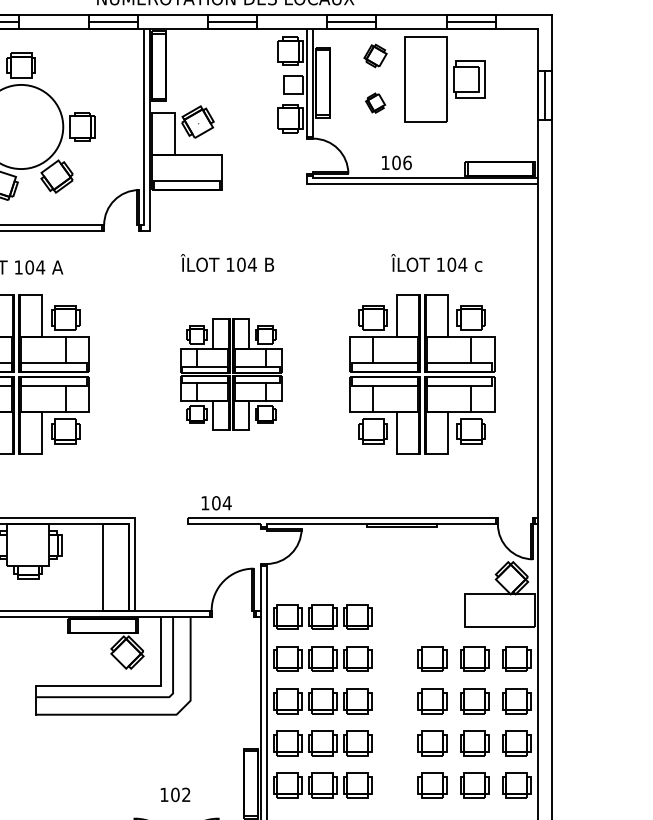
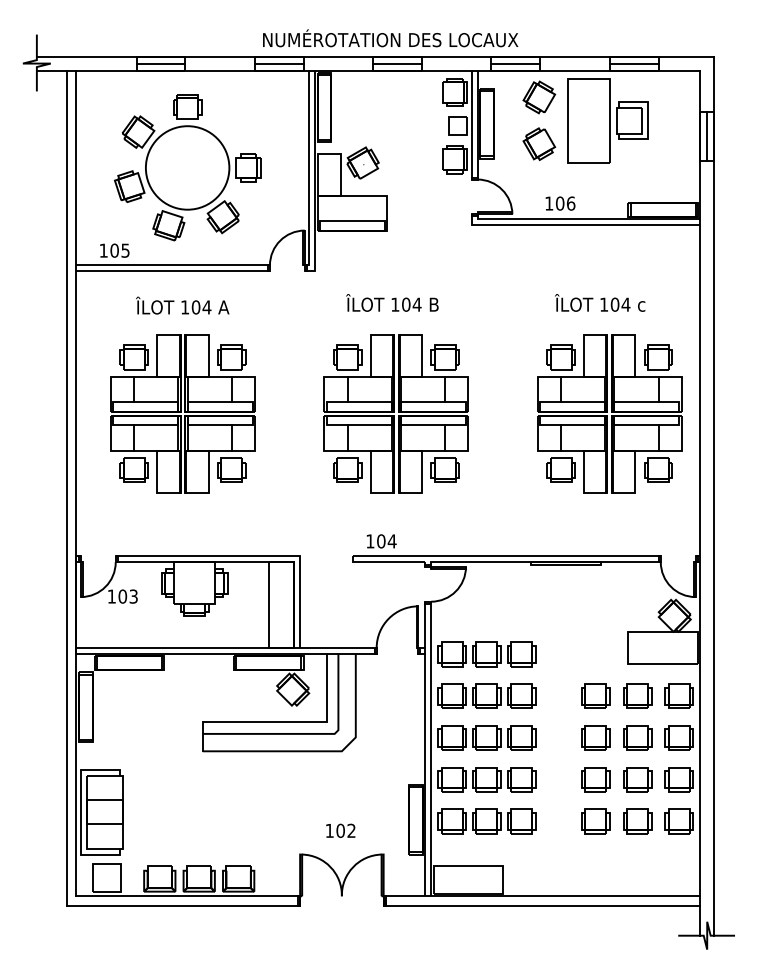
part: (375, 56) -> (539, 97), size x1.43
part: (375, 103) -> (539, 144), size x1.67
part: (230, 374) -> (395, 413), size x1.43
part: (422, 374) -> (609, 413), moved

